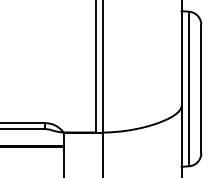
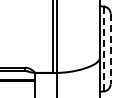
line: (190, 89) -> (104, 49), solid -> dashed
line: (201, 89) -> (110, 49), solid -> dashed

